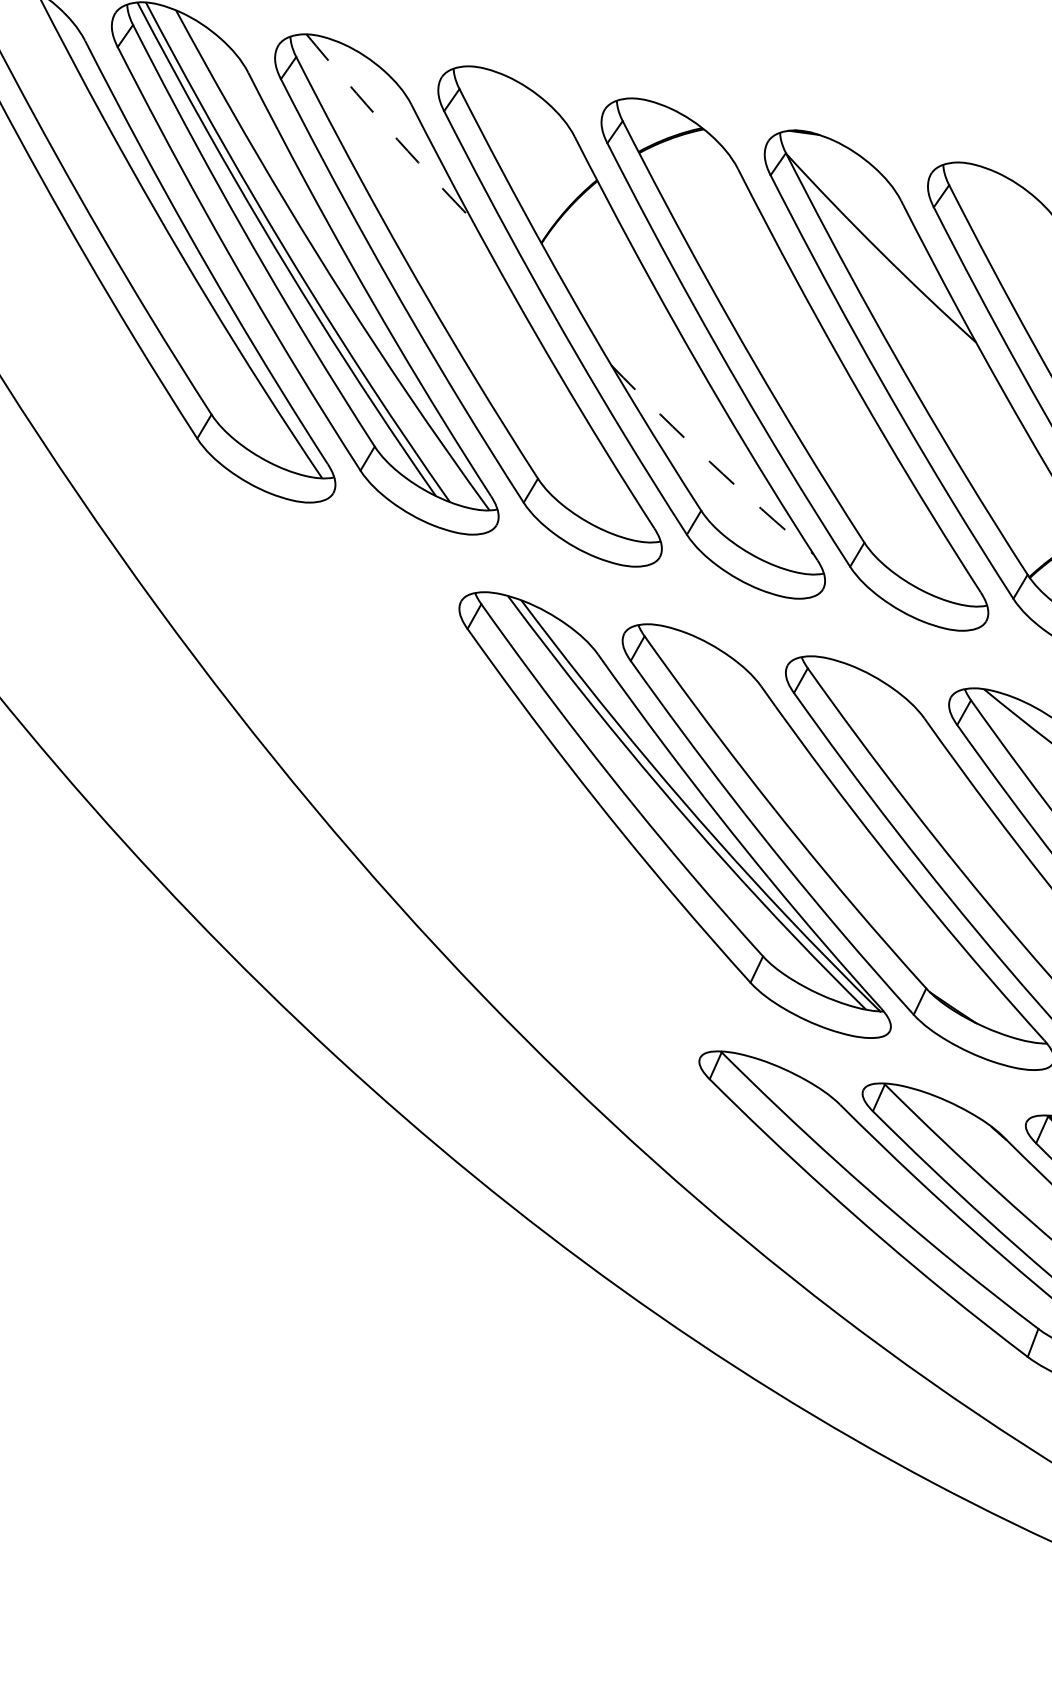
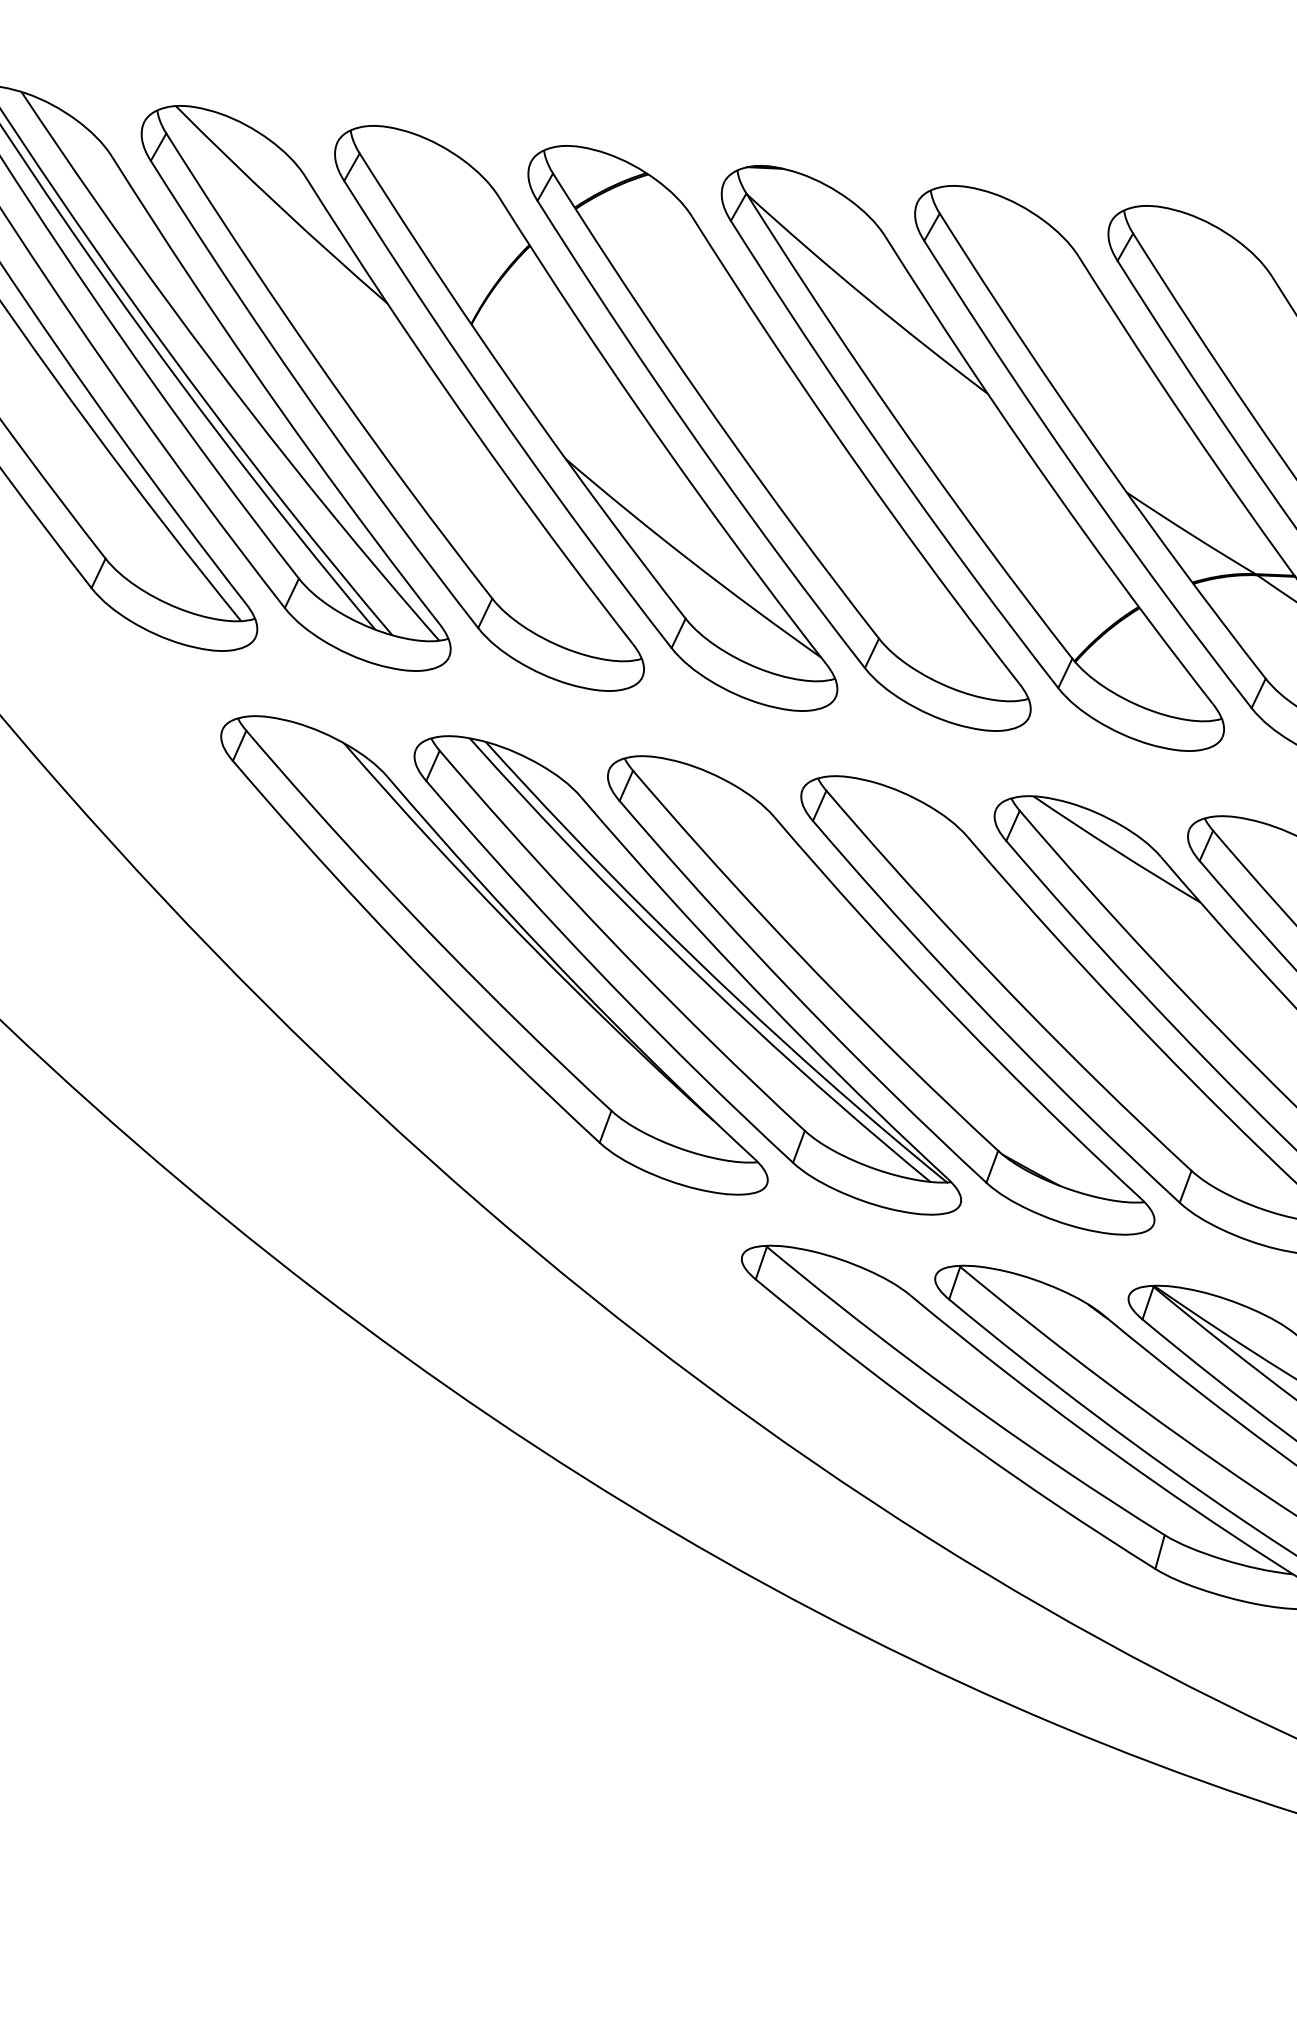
arc: (387, 127) -> (279, 206), dashed -> solid
arc: (709, 462) -> (690, 561), dashed -> solid
part: (512, 782) -> (494, 955), added

